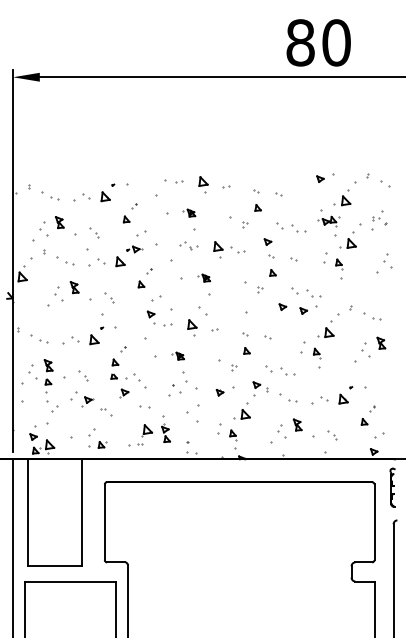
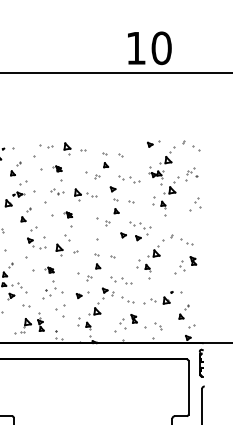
text: (300, 42) -> (136, 48), 80 -> 10

